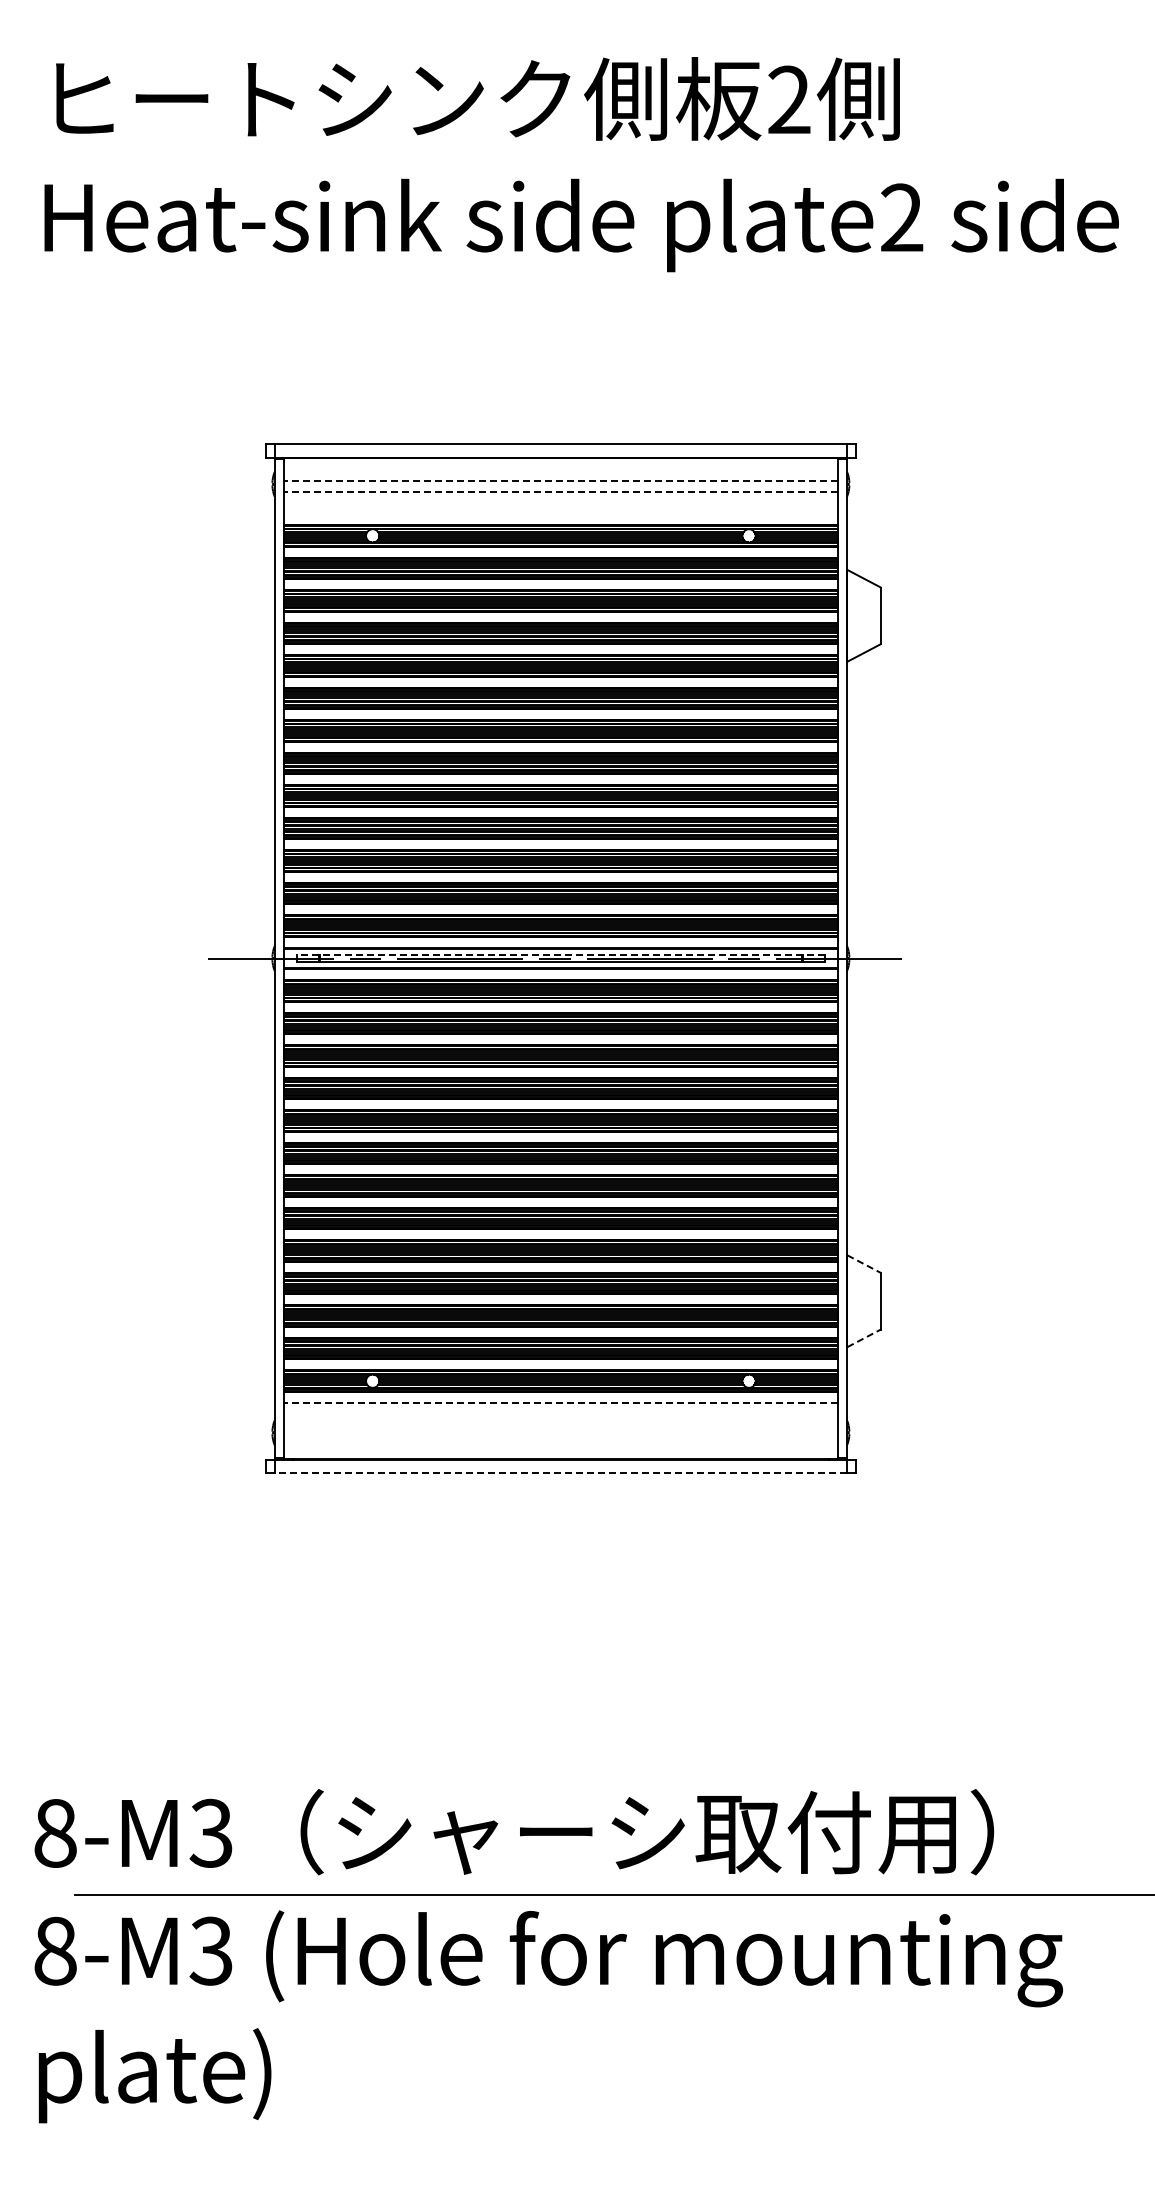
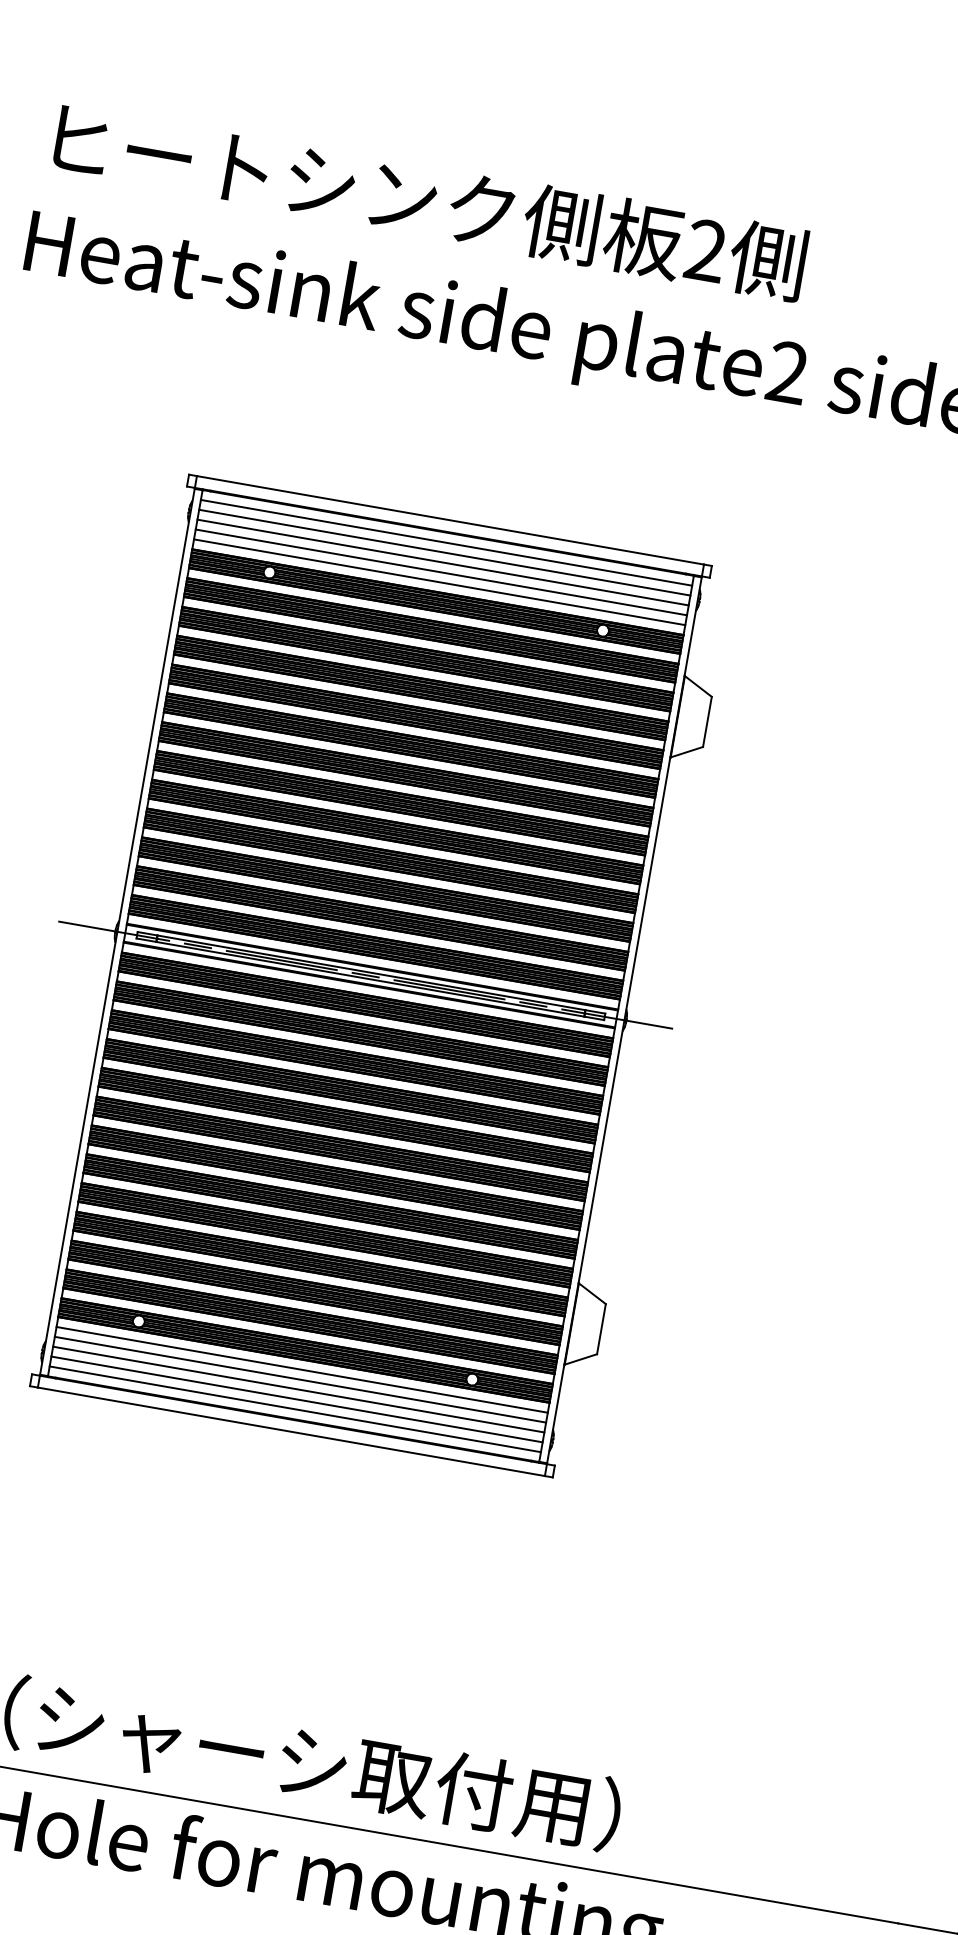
line: (560, 469) -> (446, 542), added
line: (560, 480) -> (444, 552), dashed -> solid
line: (560, 491) -> (442, 562), dashed -> solid
line: (560, 502) -> (441, 571), added
line: (560, 514) -> (439, 582), added
line: (560, 954) -> (371, 972), dashed -> solid
line: (864, 1264) -> (592, 1294), dashed -> solid
line: (864, 1338) -> (581, 1359), dashed -> solid
line: (560, 1403) -> (301, 1370), dashed -> solid
line: (560, 1414) -> (300, 1379), added
line: (560, 1425) -> (298, 1389), added
line: (560, 1436) -> (296, 1399), added
line: (560, 1447) -> (294, 1409), added
line: (560, 1472) -> (291, 1431), dashed -> solid

